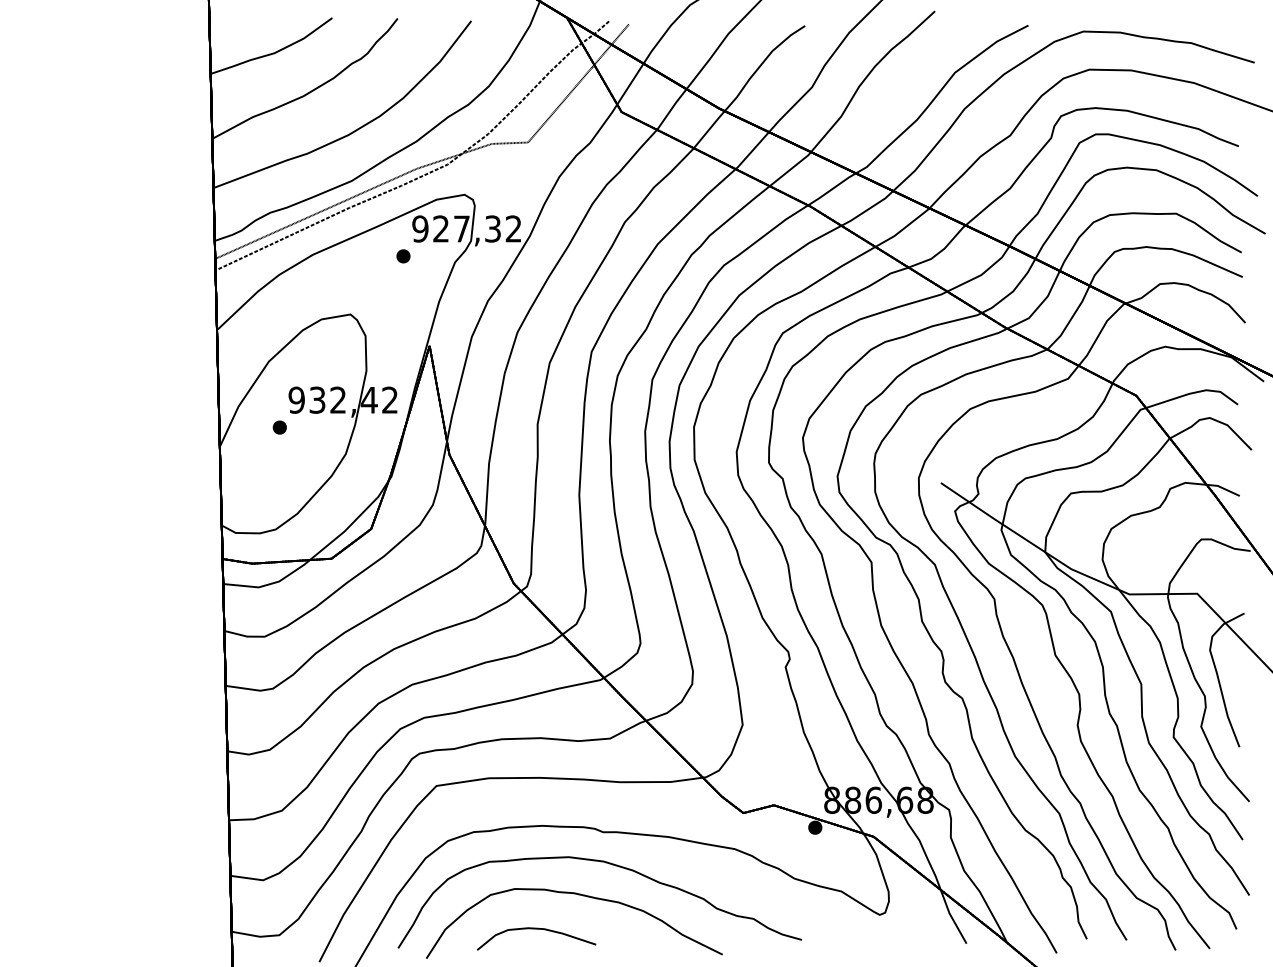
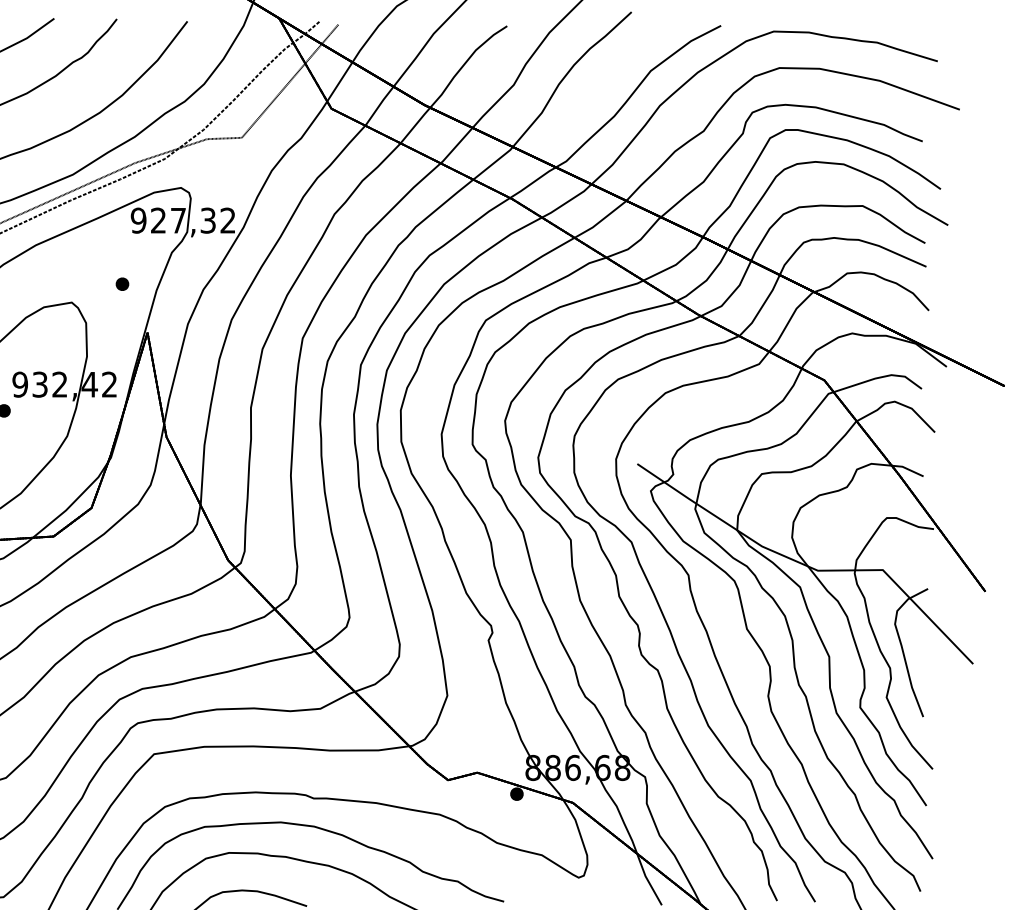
part: (403, 256) -> (122, 284), moved

